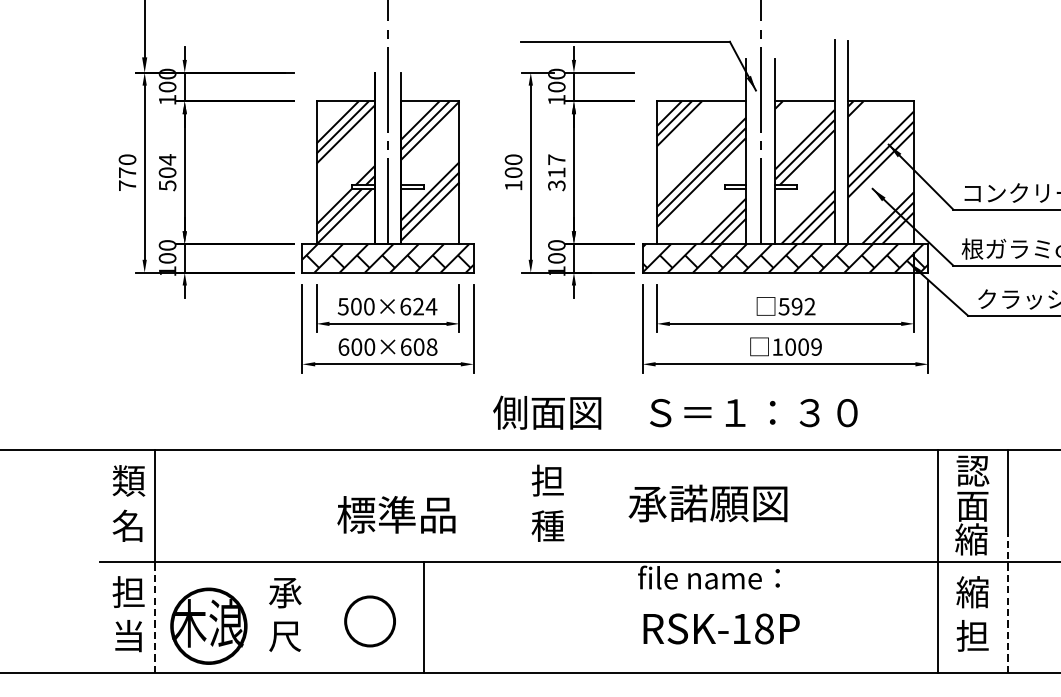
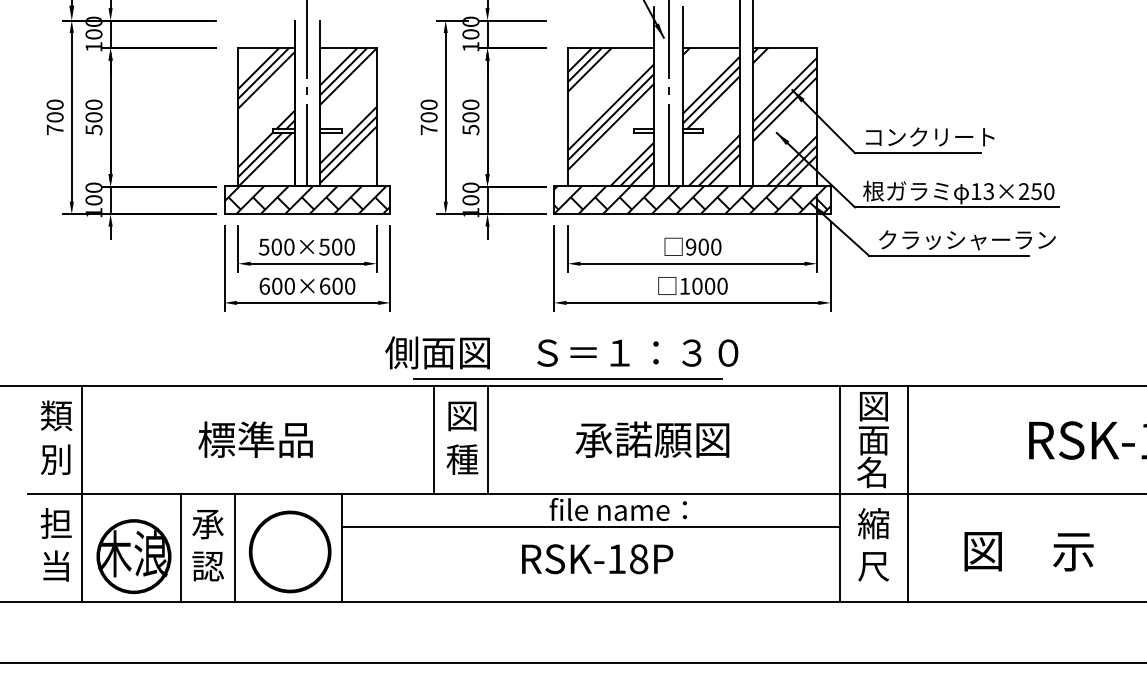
text: (167, 159) -> (93, 104), 504 -> 500
text: (556, 171) -> (470, 116), 317 -> 500
text: (126, 172) -> (54, 117), 770 -> 700
text: (512, 185) -> (428, 129), 100 -> 700
text: (419, 306) -> (337, 246), 500×624 -> 500×500
text: (796, 306) -> (703, 246), 592 -> 900
text: (816, 346) -> (722, 285), 1009 -> 1000
text: (432, 347) -> (350, 286), 600×608 -> 600×600
text: (675, 412) -> (561, 352), moved
line: (656, 443) -> (567, 379), added
text: (972, 471) -> (873, 406), 認 -> 図
text: (547, 480) -> (461, 415), 担 -> 図
text: (708, 503) -> (652, 439), moved
line: (519, 505) -> (434, 439), added
line: (574, 505) -> (488, 439), added
text: (396, 514) -> (255, 439), moved
text: (127, 524) -> (55, 458), 名 -> 別
text: (971, 539) -> (872, 472), 縮 -> 名
line: (681, 596) -> (591, 527), added
line: (1007, 603) -> (907, 534), dashed -> solid
line: (155, 616) -> (82, 547), dashed -> solid
line: (256, 616) -> (180, 547), added
line: (312, 616) -> (234, 547), added
part: (369, 620) -> (289, 551), size x1.67
text: (721, 629) -> (597, 559), moved
text: (972, 635) -> (873, 565), 担 -> 尺
text: (284, 636) -> (207, 566), 尺 -> 認

